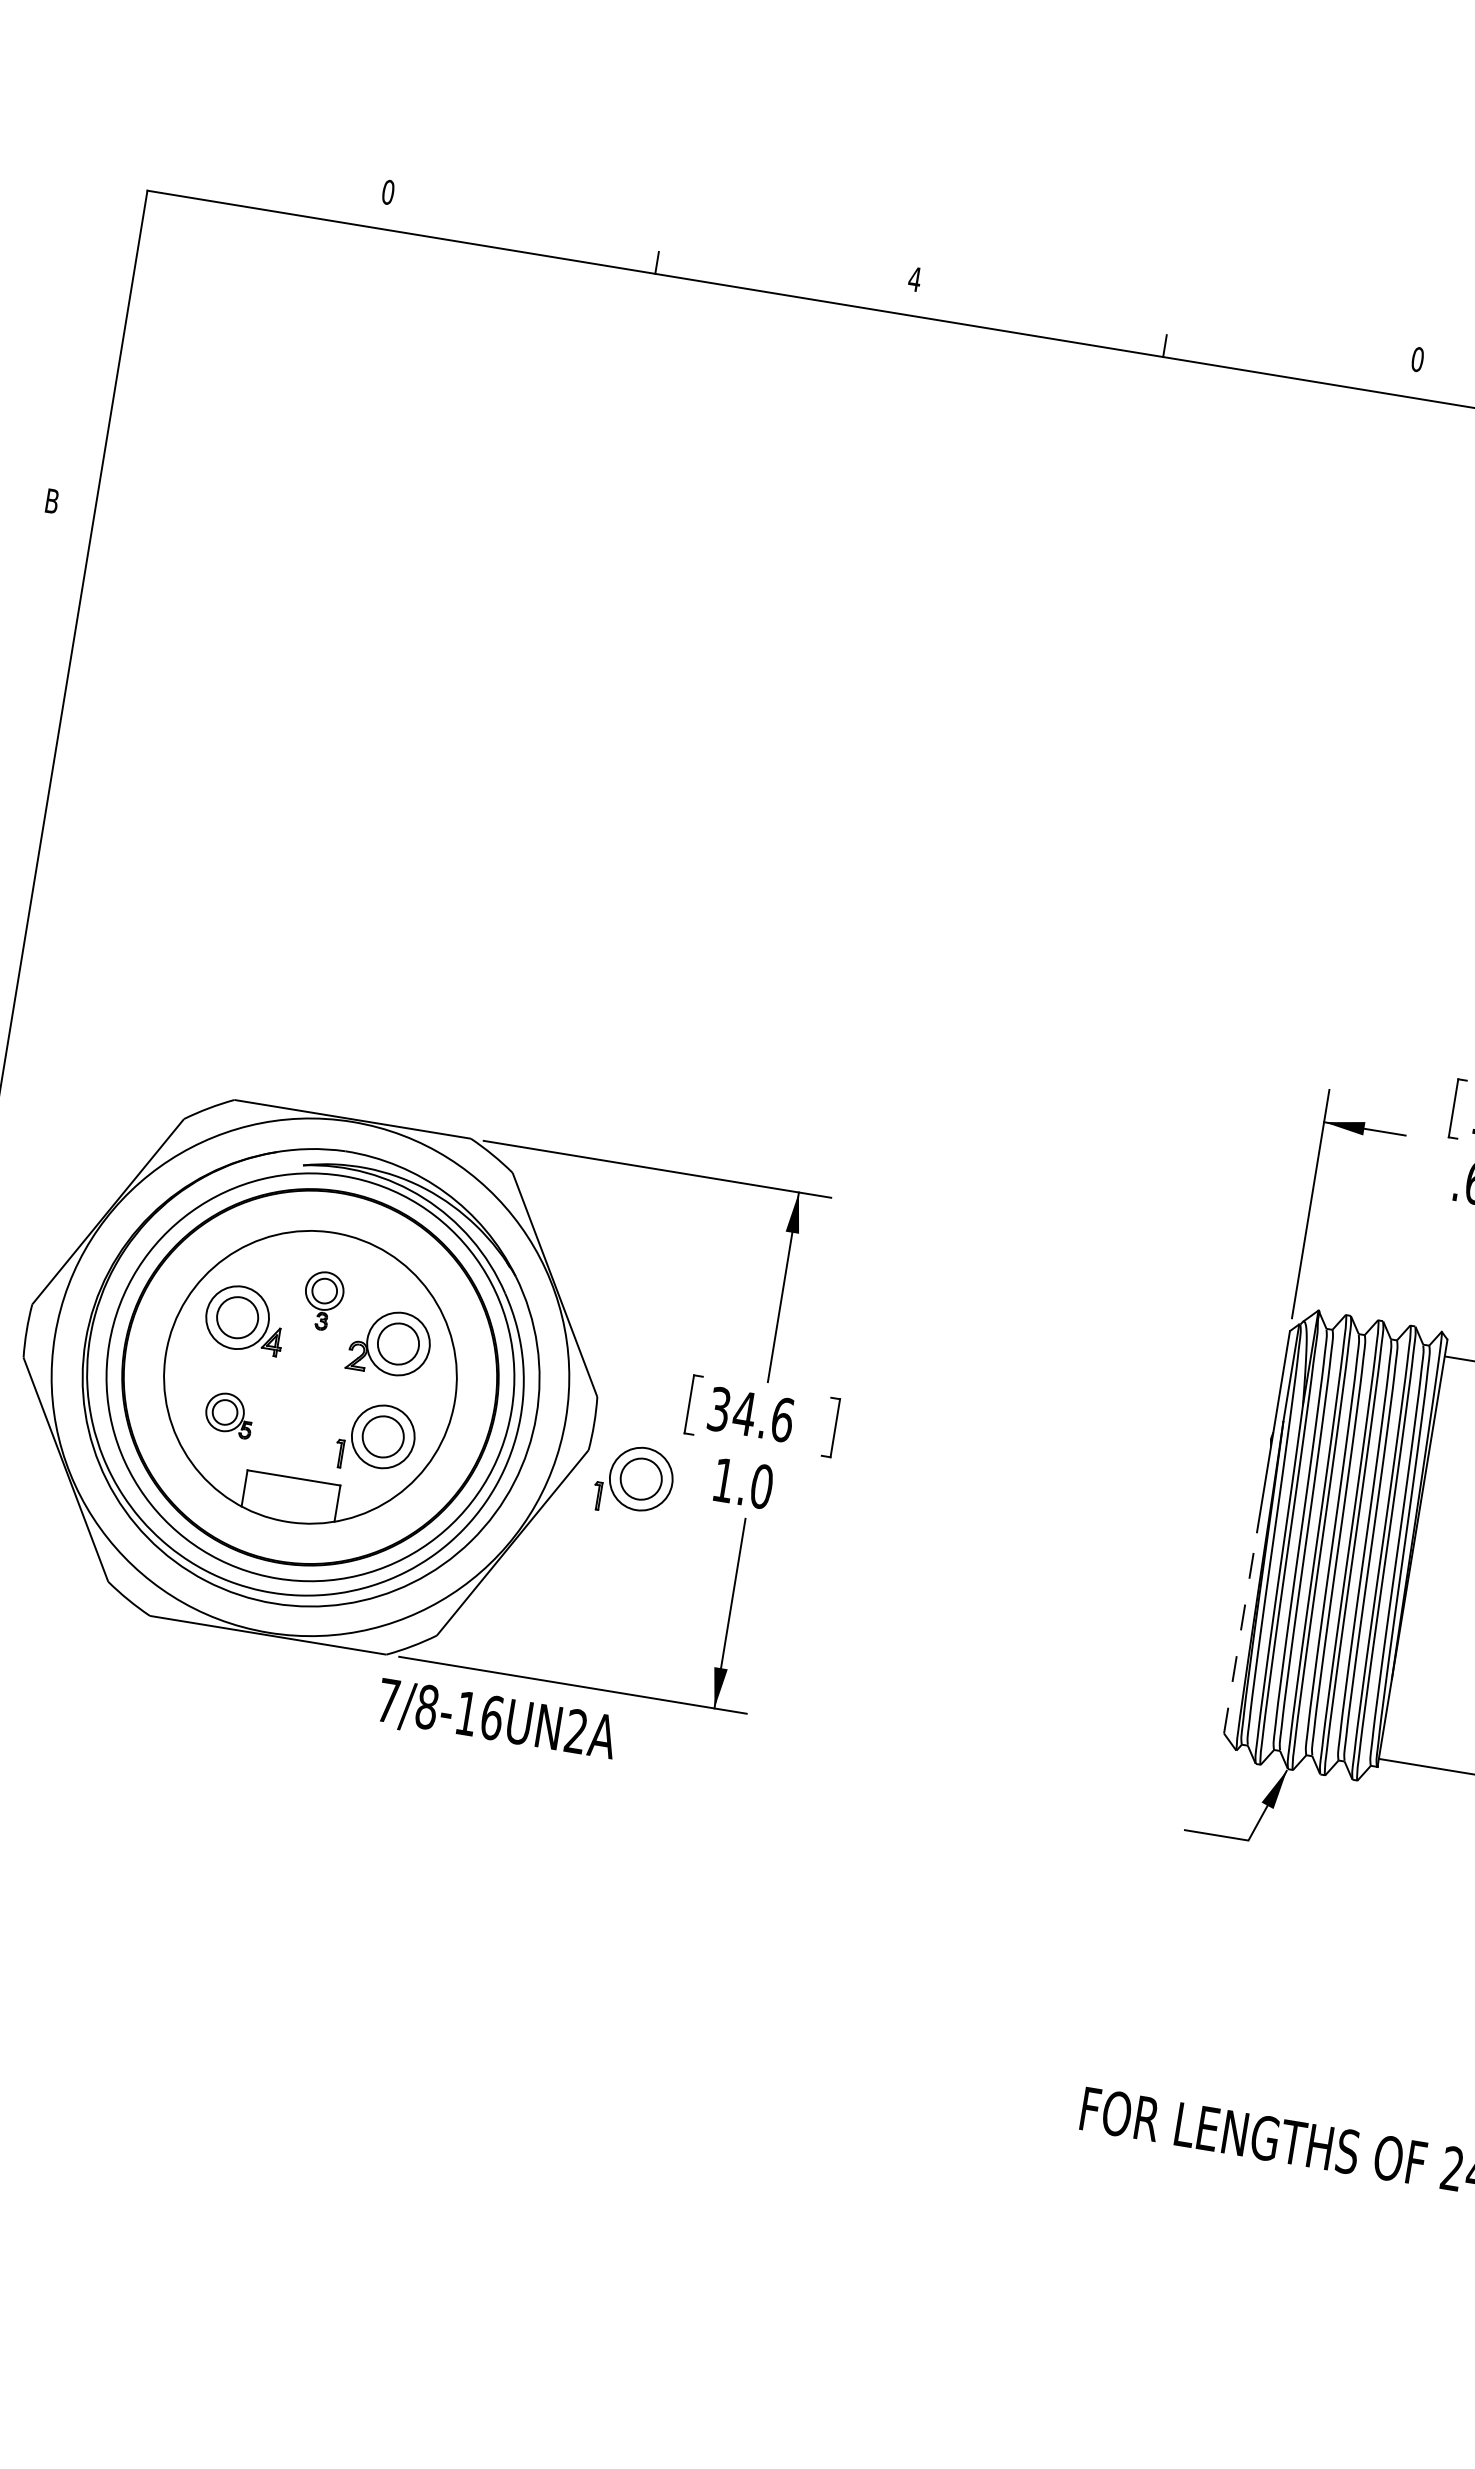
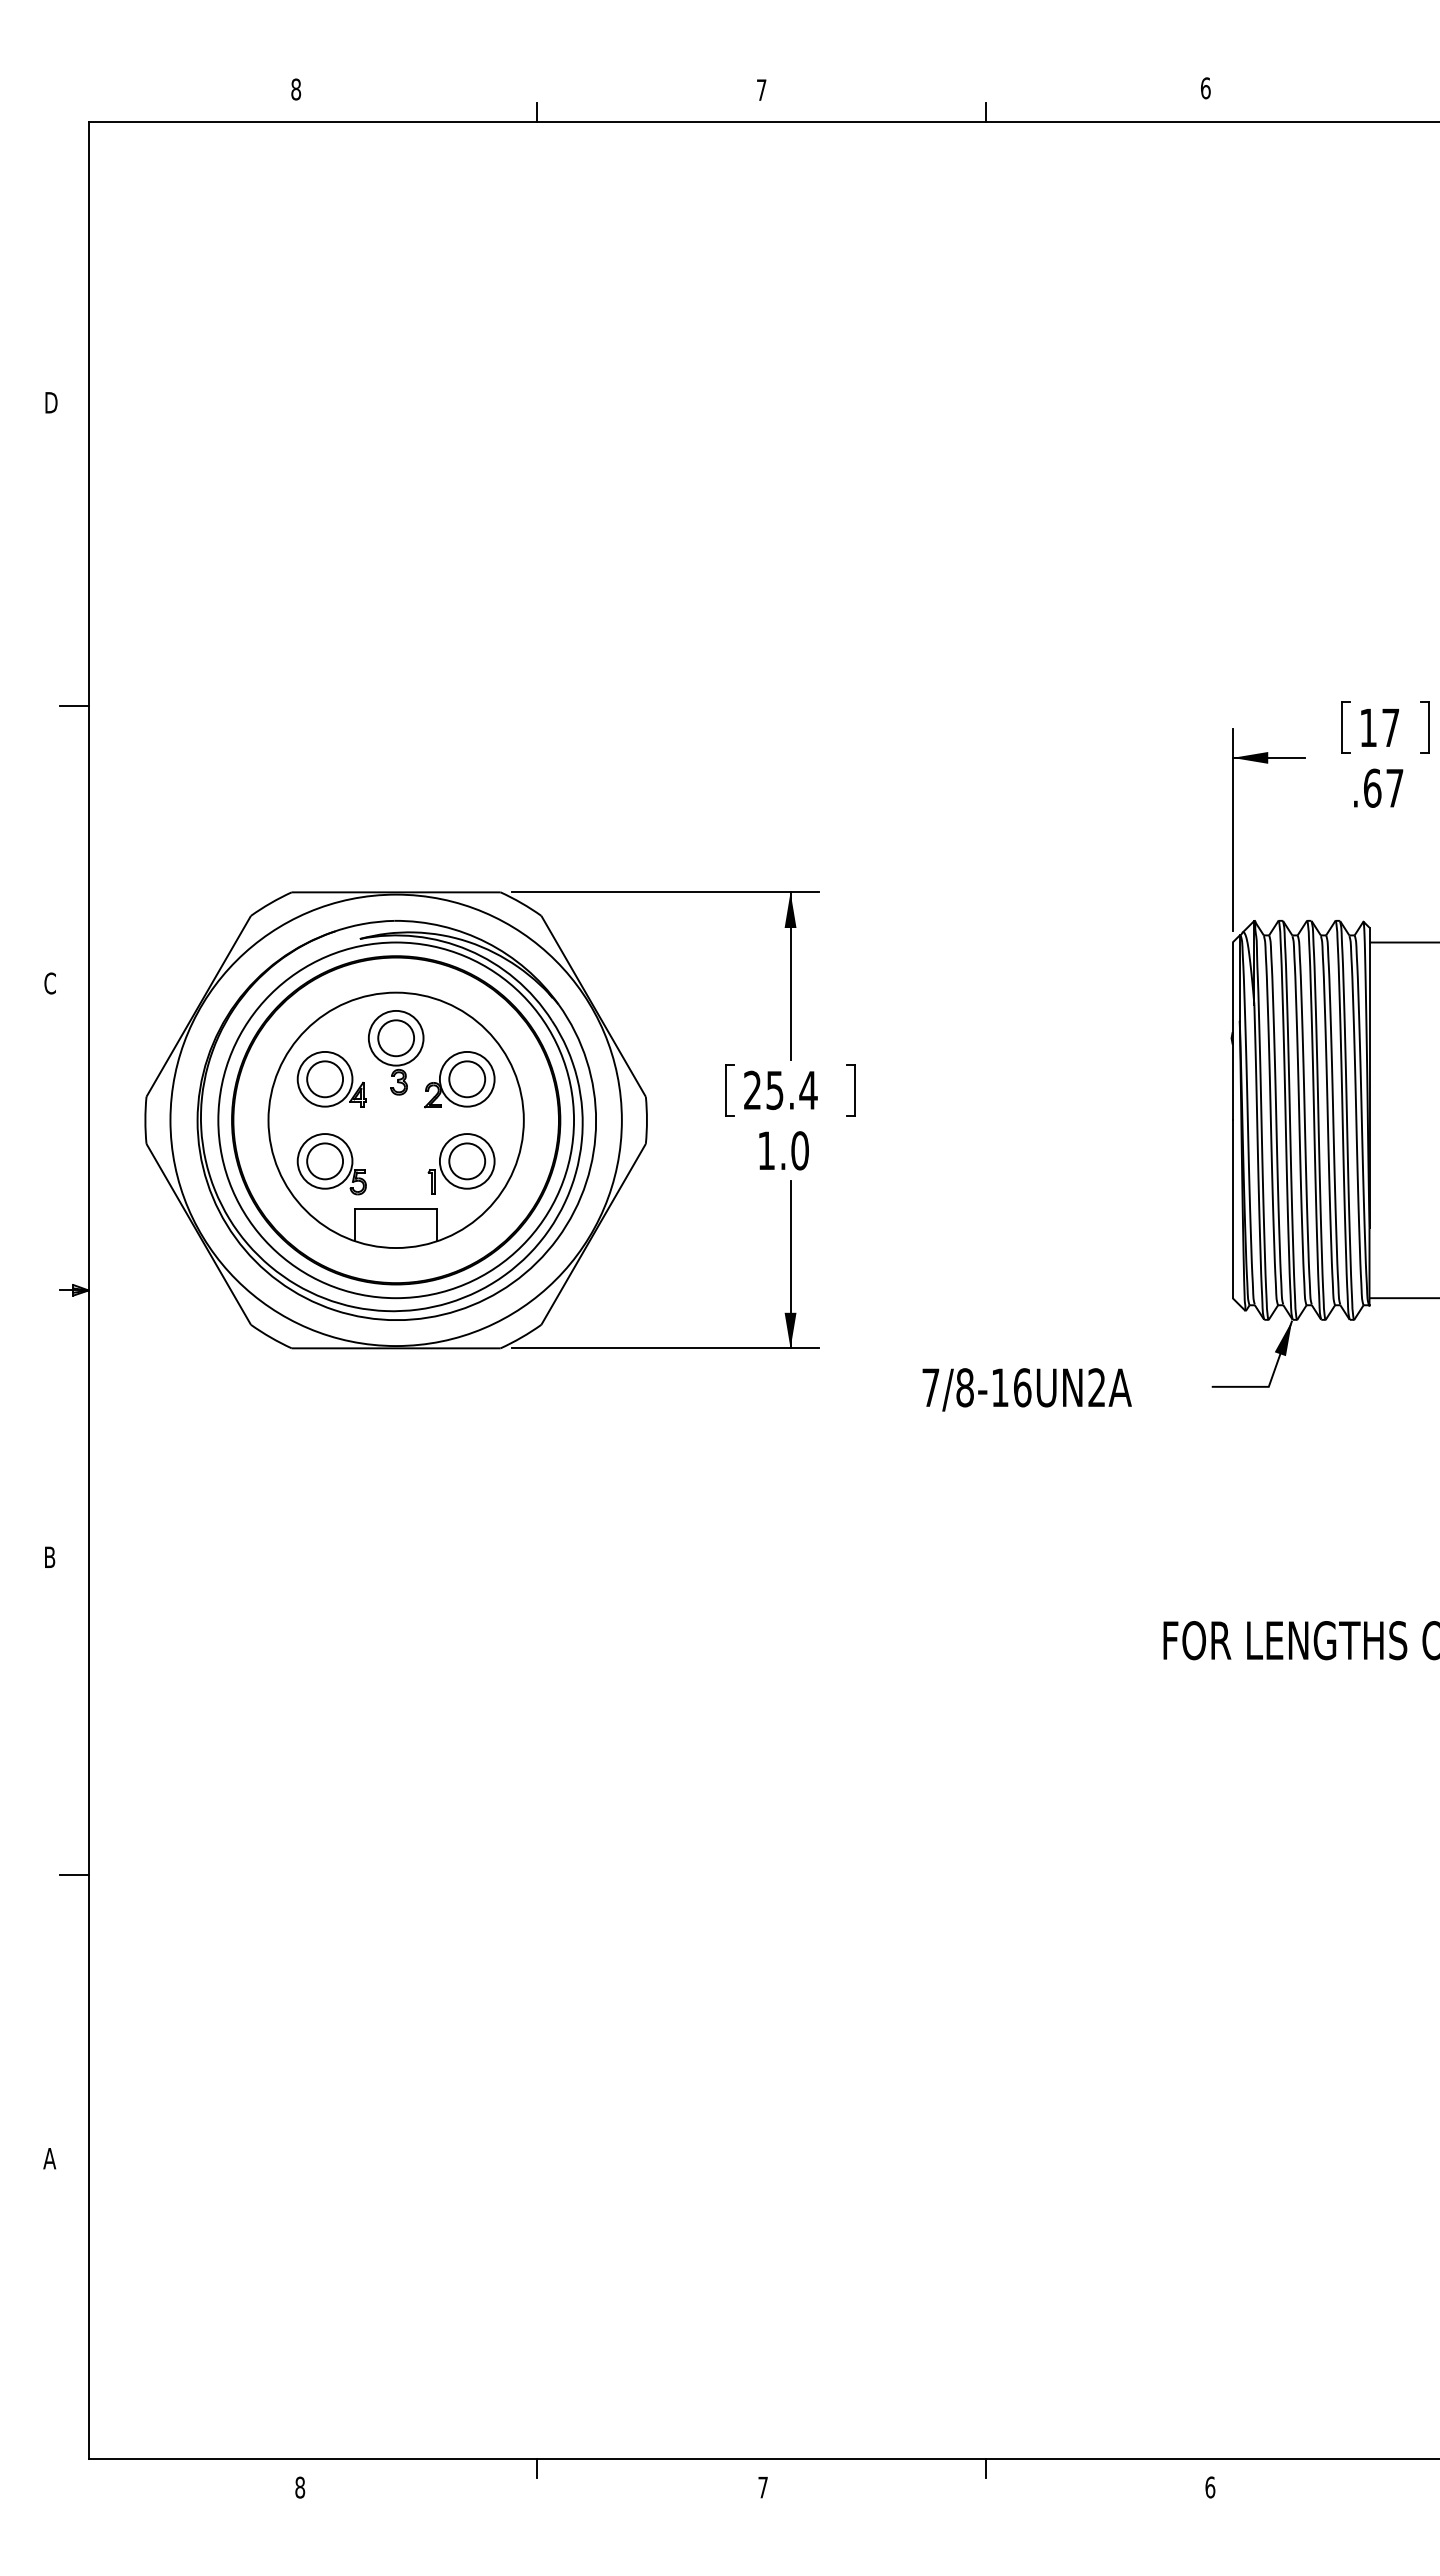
text: (388, 192) -> (296, 89), 0 -> 8
text: (914, 278) -> (761, 89), 4 -> 7
text: (1417, 358) -> (1205, 87), 0 -> 6
text: (54, 501) -> (52, 402), B -> D
line: (23, 849) -> (74, 706), added
part: (323, 1300) -> (396, 1052), size x1.67
text: (750, 1414) -> (780, 1090), 34.6 -> 25.4
part: (229, 1415) -> (331, 1164), size x1.67
part: (634, 1480) -> (689, 1163), removed
line: (1240, 1633) -> (1232, 1209), dashed -> solid
text: (496, 1720) -> (1026, 1389), moved

